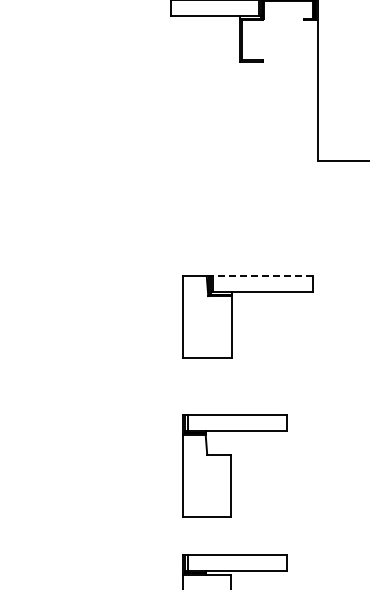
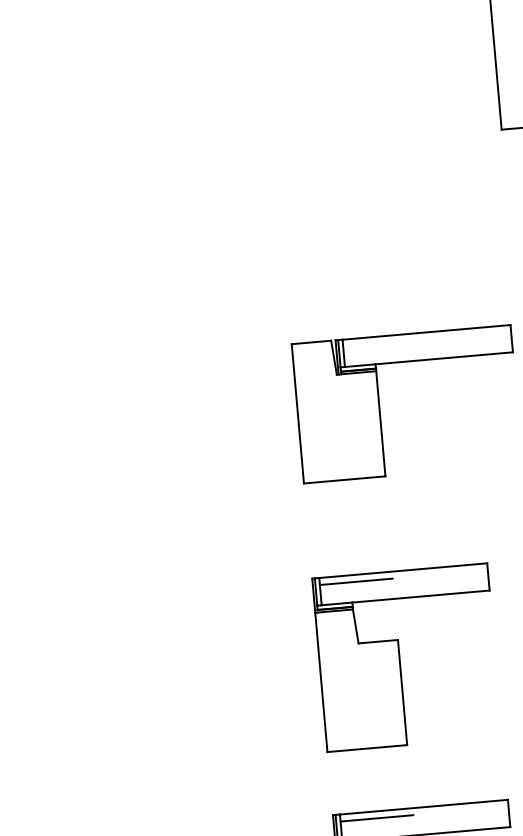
line: (263, 275) -> (427, 331), dashed -> solid
line: (208, 418) -> (355, 581), added
line: (208, 558) -> (375, 818), added

